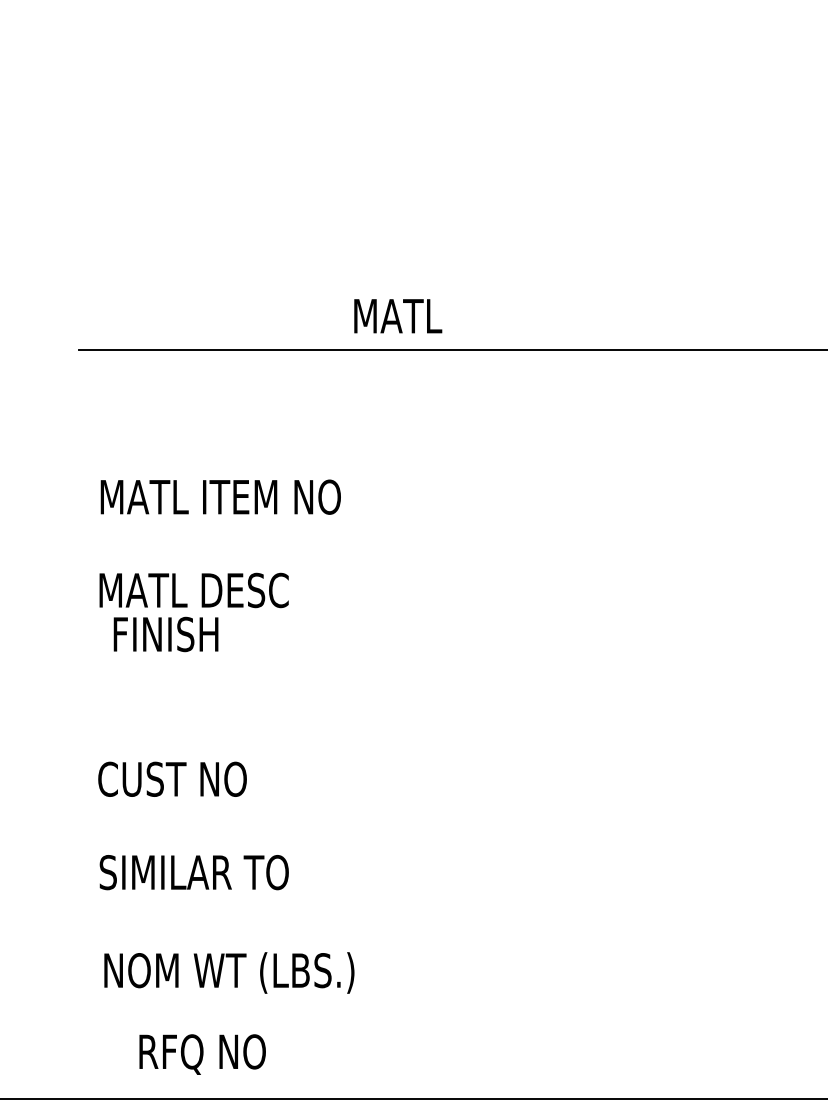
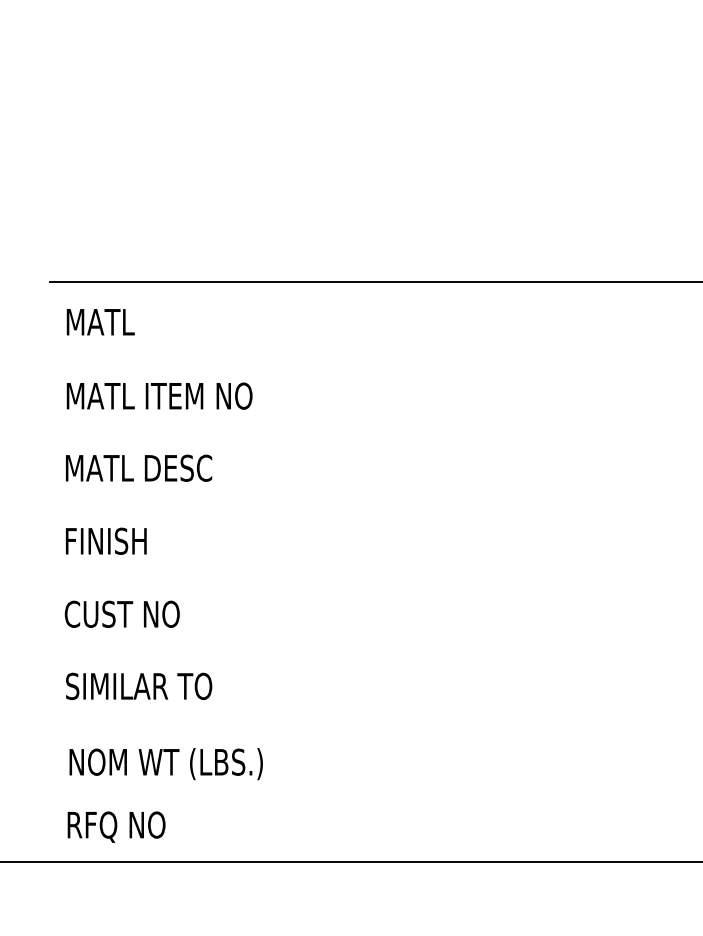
text: (397, 316) -> (100, 322), moved
text: (166, 633) -> (106, 540), moved
text: (202, 1053) -> (116, 826), moved

